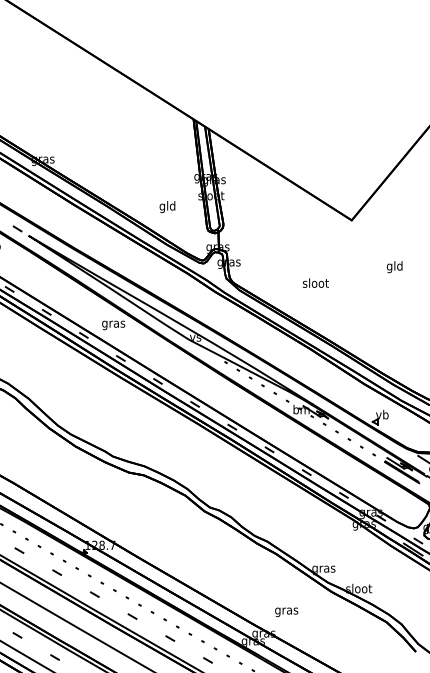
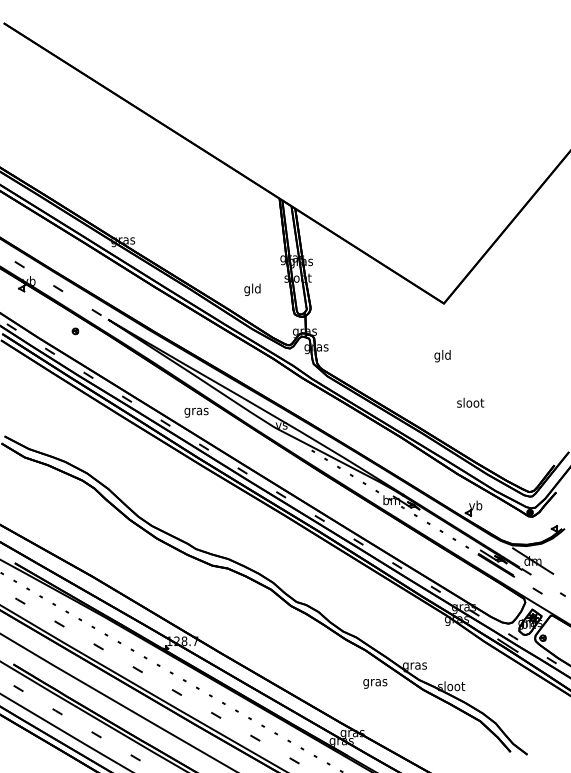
text: (394, 267) -> (442, 356), moved
text: (315, 282) -> (470, 402), moved
text: (286, 611) -> (375, 683), moved

